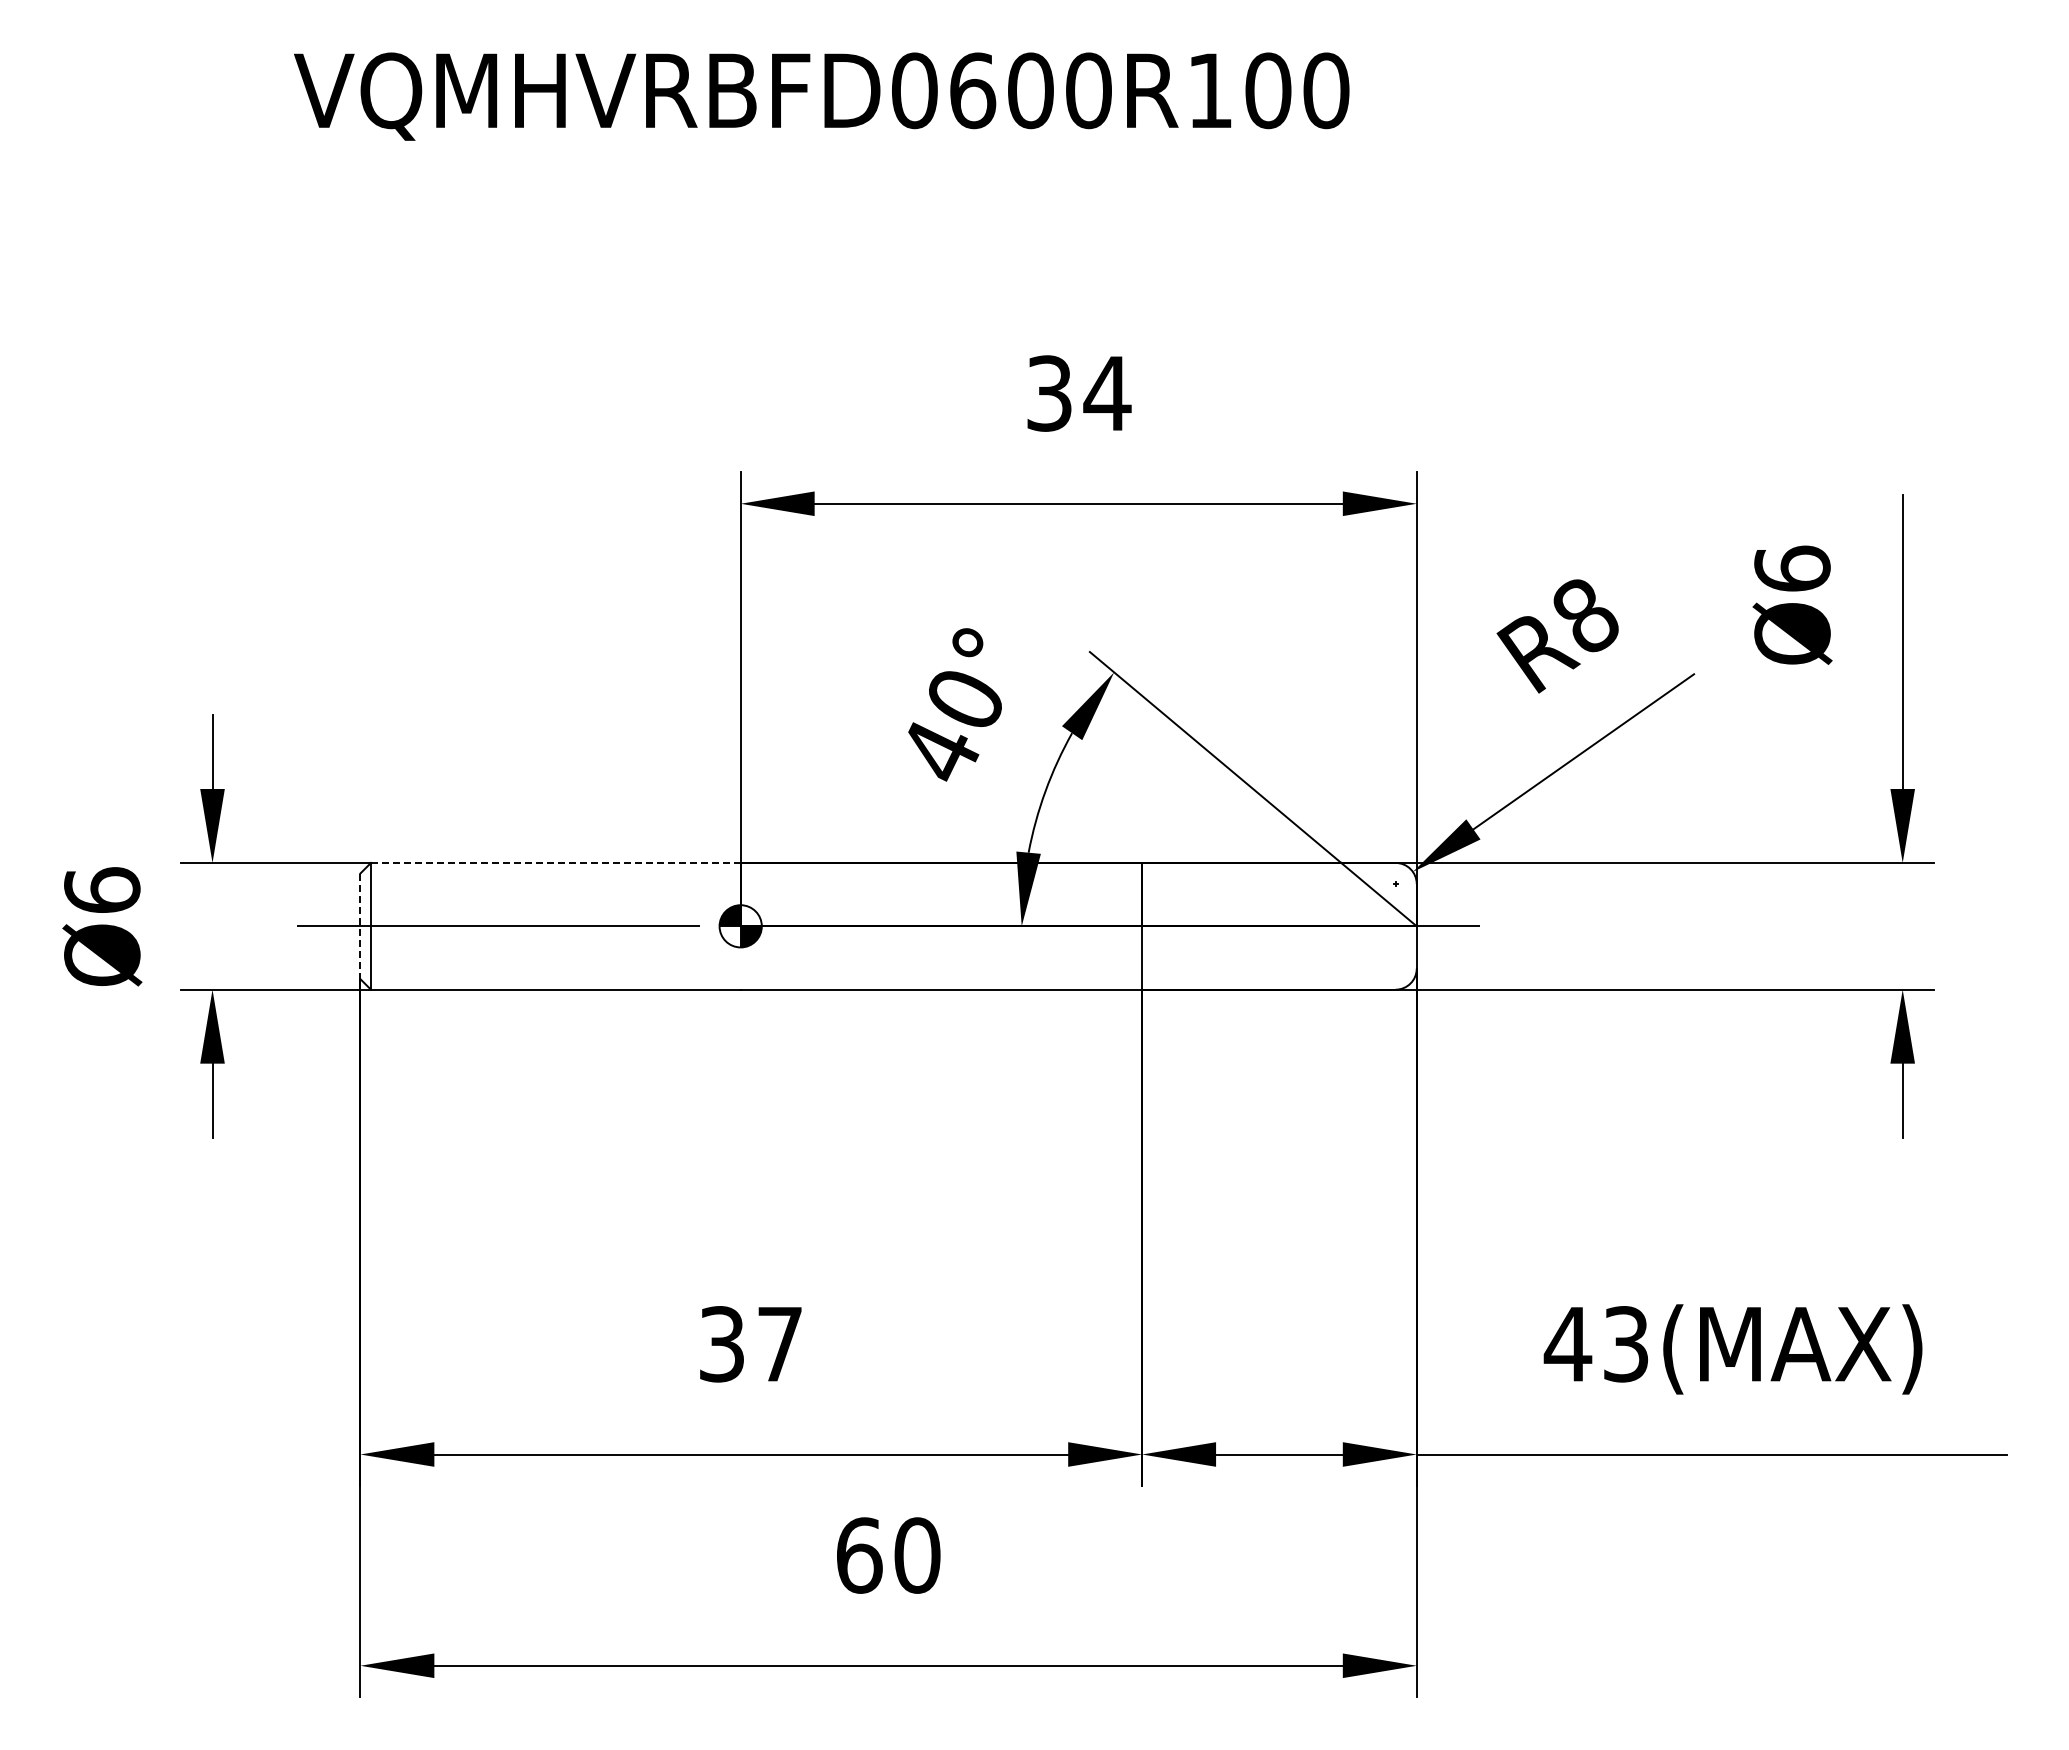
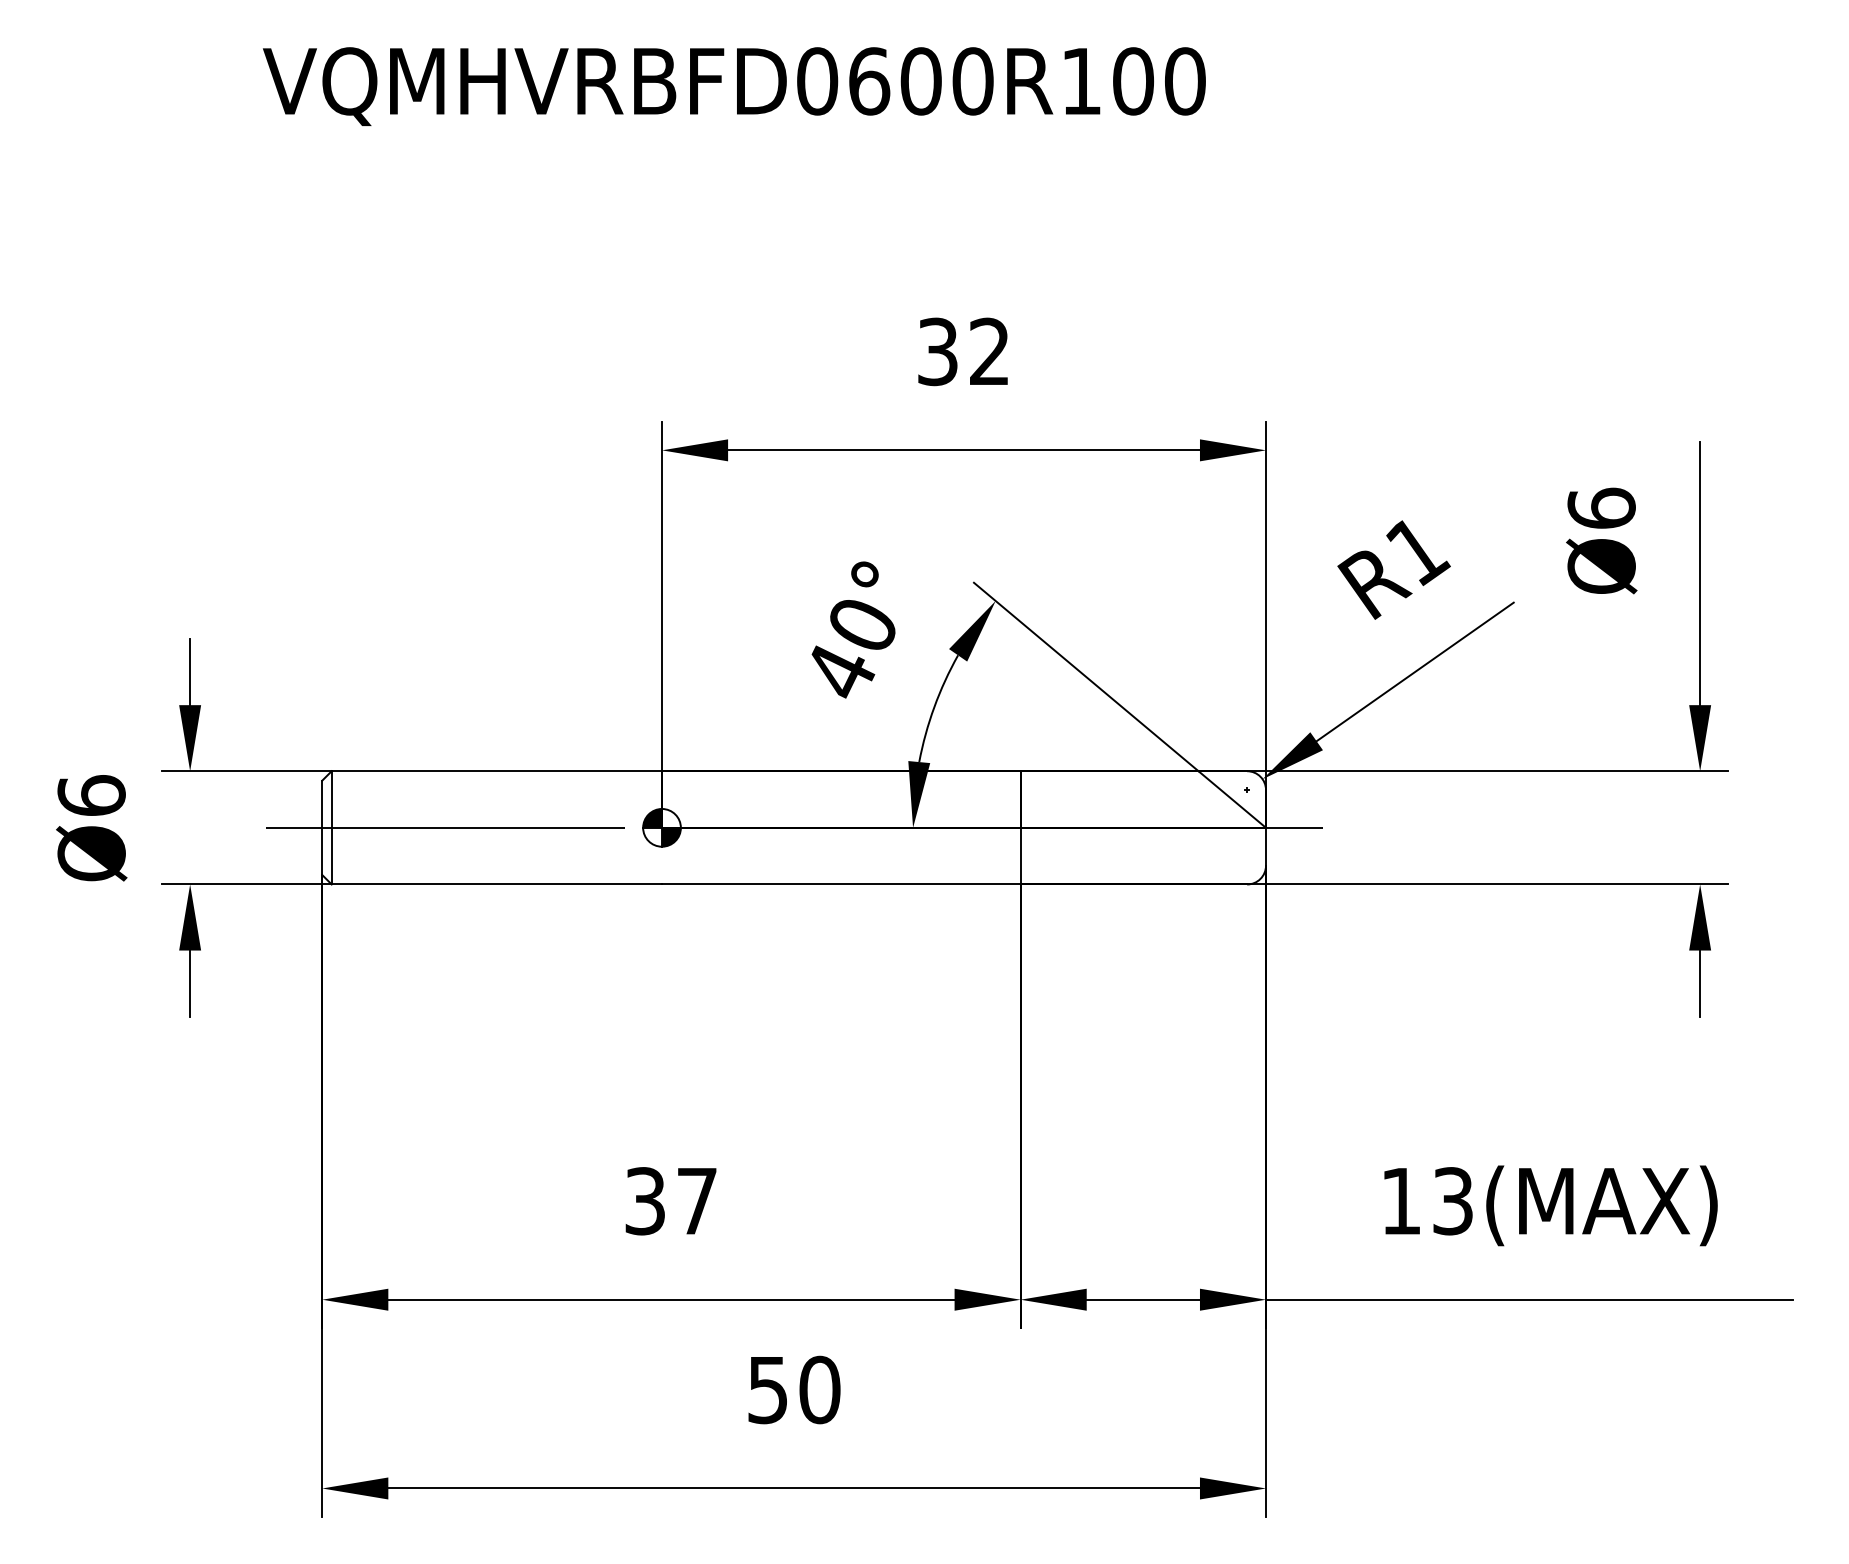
text: (1107, 392) -> (989, 350), 34 -> 32
text: (1587, 617) -> (1418, 551), R8 -> R1
line: (555, 862) -> (496, 770), dashed -> solid
line: (360, 926) -> (322, 828), dashed -> solid
text: (1567, 1344) -> (1400, 1201), 43(MAX) -> 13(MAX)
text: (859, 1555) -> (768, 1389), 60 -> 50

